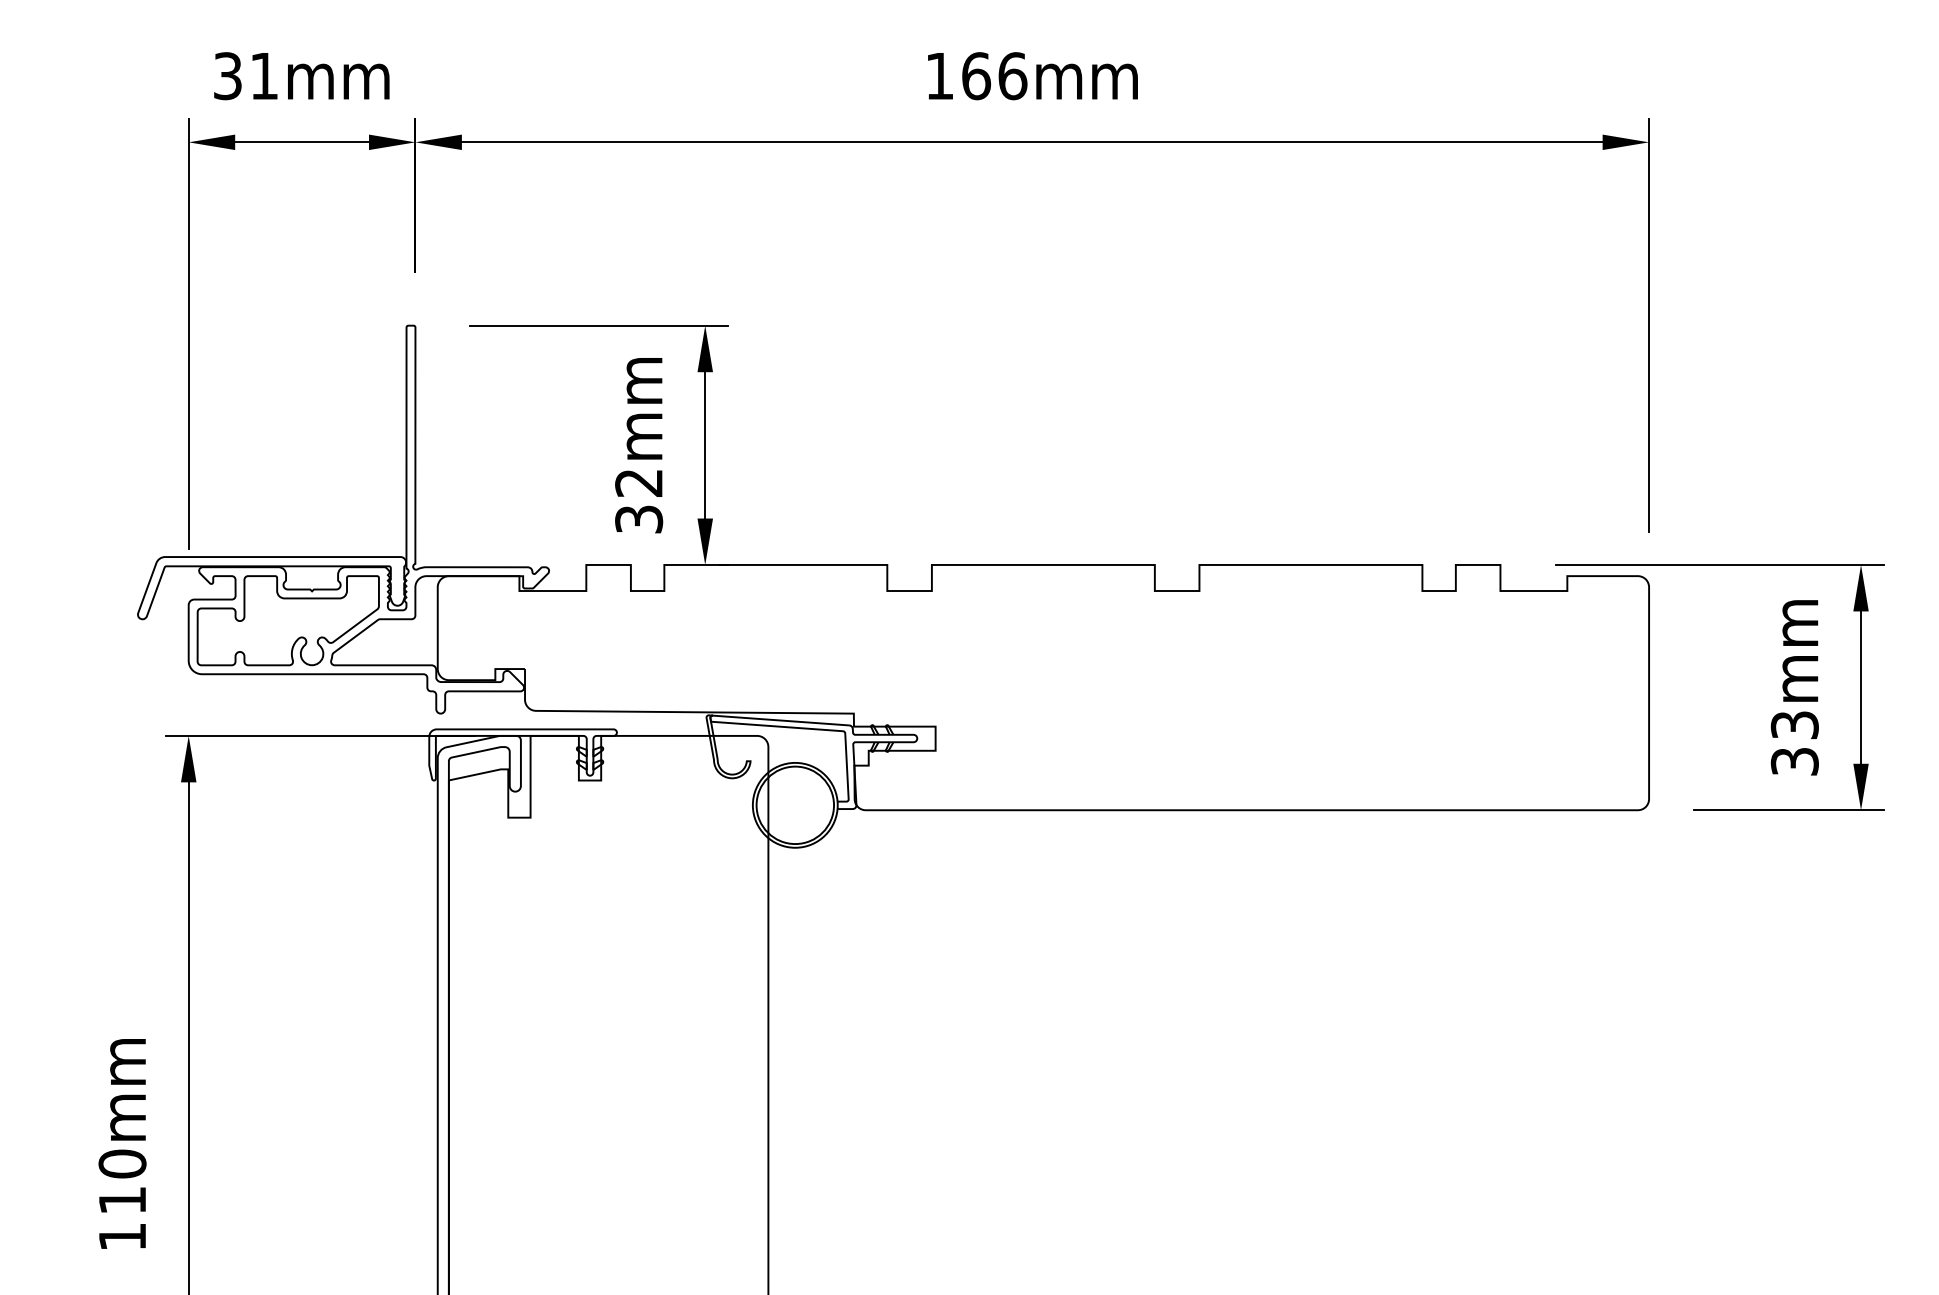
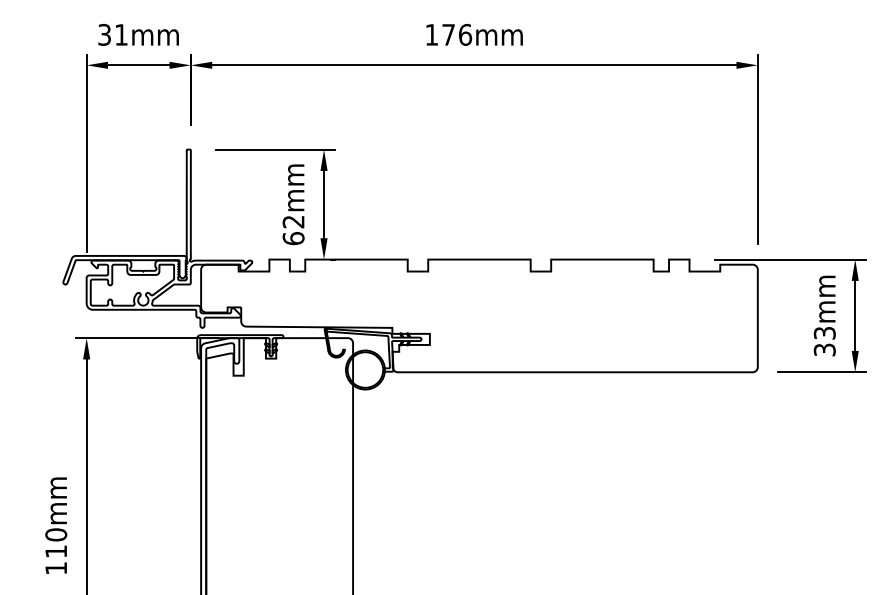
text: (976, 75) -> (448, 34), 166mm -> 176mm
text: (638, 519) -> (293, 238), 32mm -> 62mm

